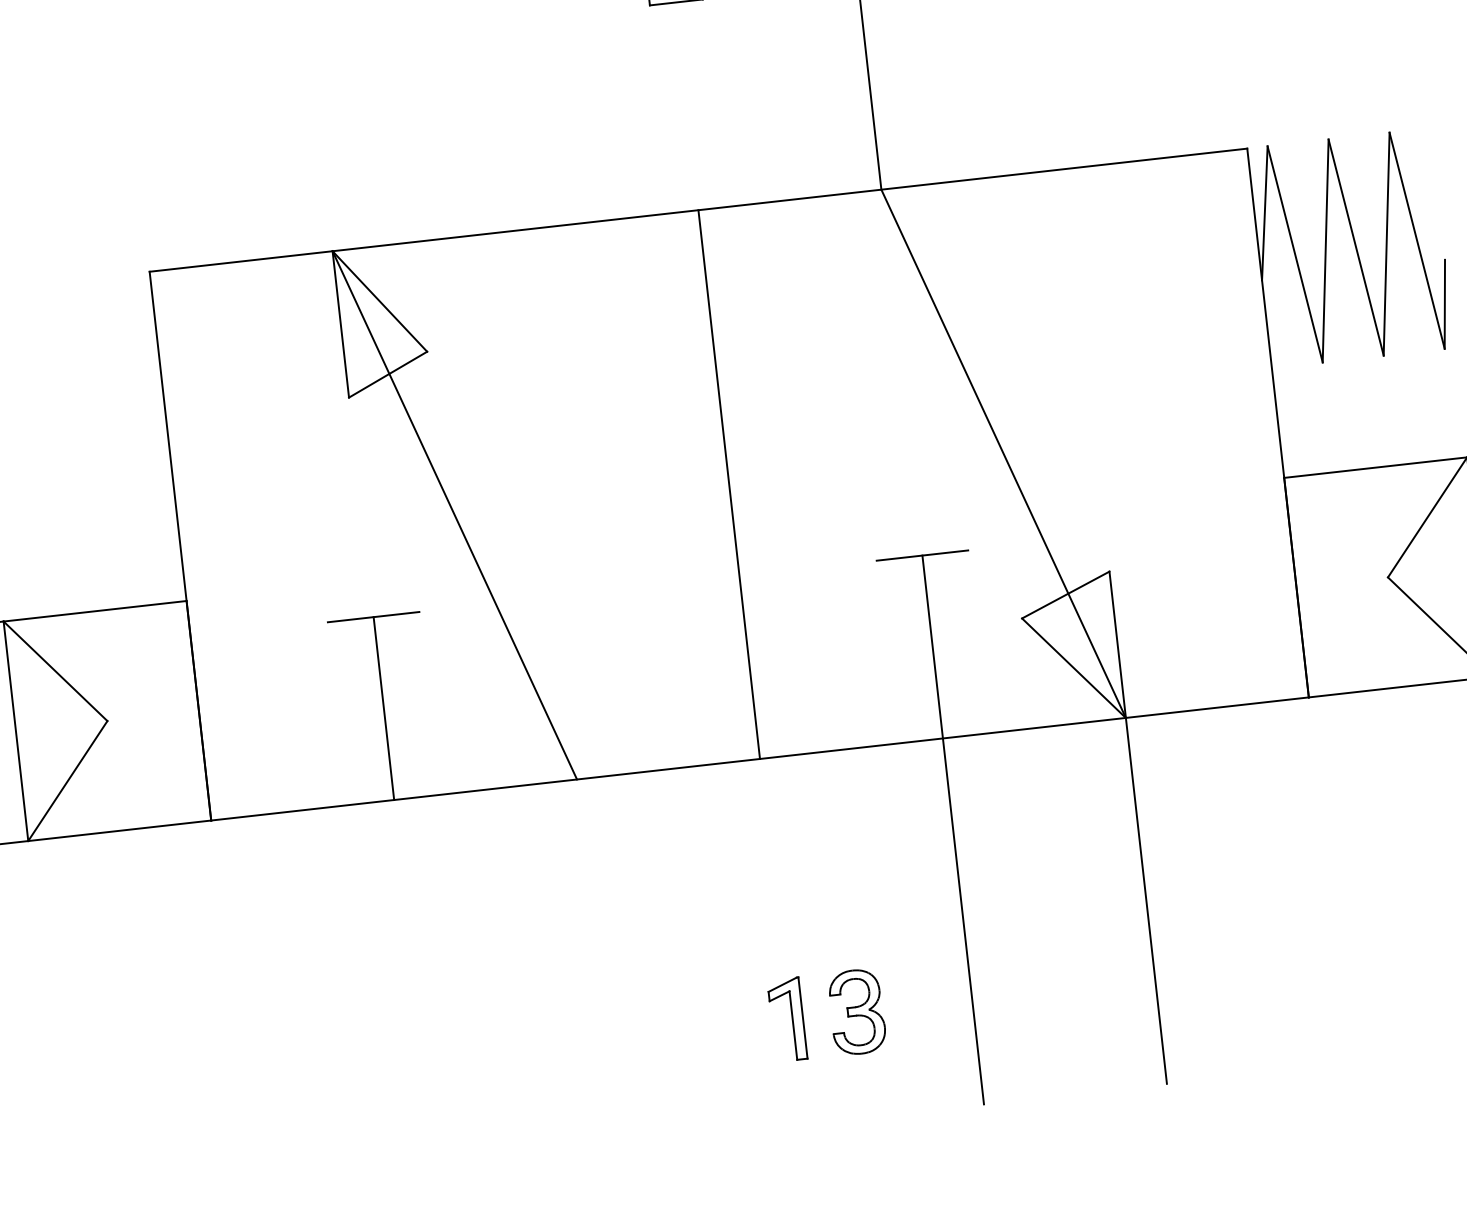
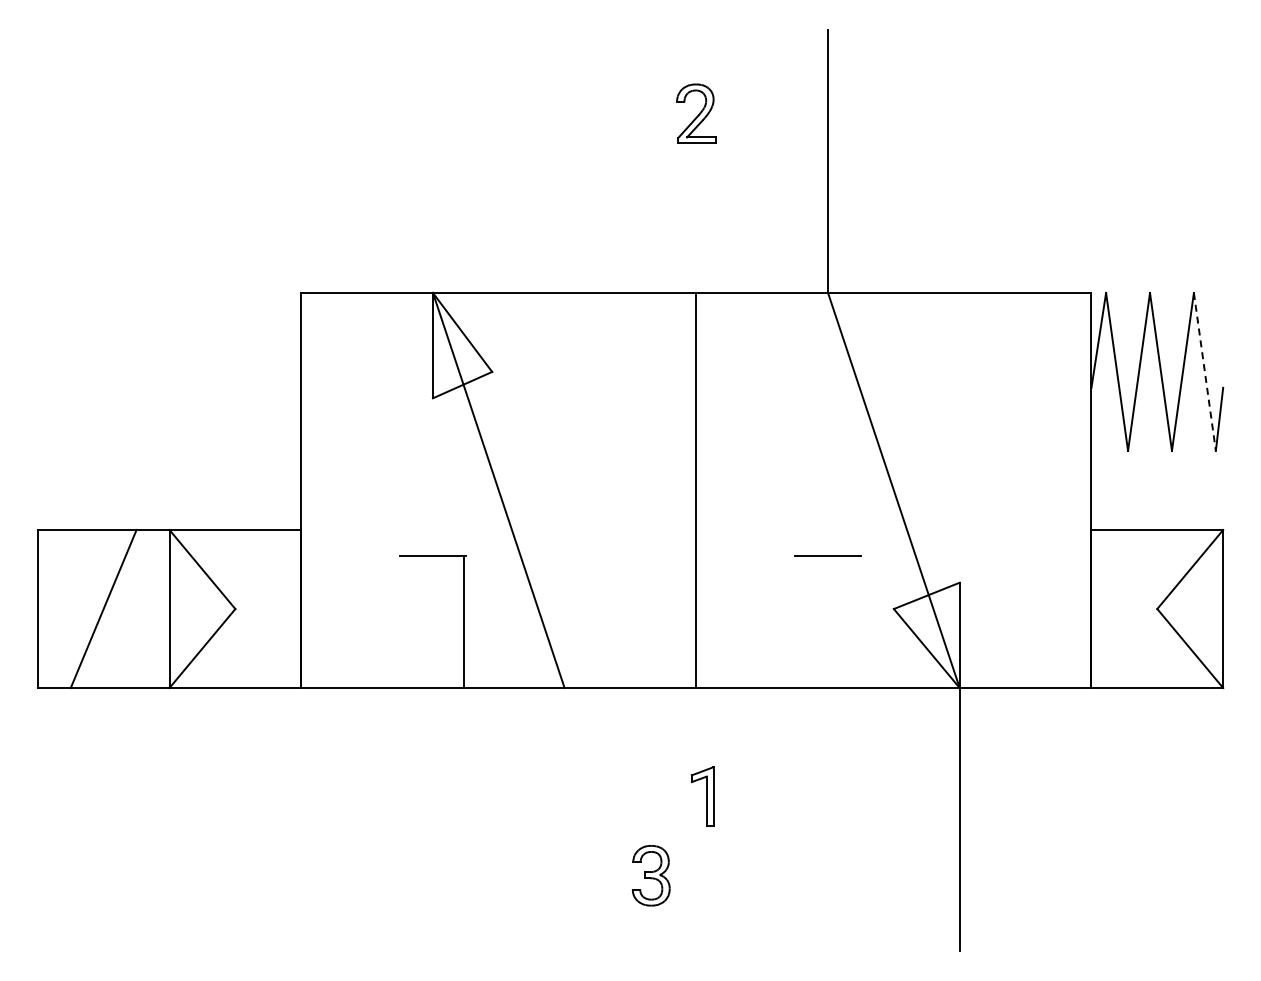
line: (1416, 240) -> (1204, 371), solid -> dashed
line: (383, 709) -> (463, 622), moved
line: (953, 829) -> (828, 753), removed
part: (856, 1011) -> (650, 875), moved
part: (786, 1019) -> (702, 796), moved

